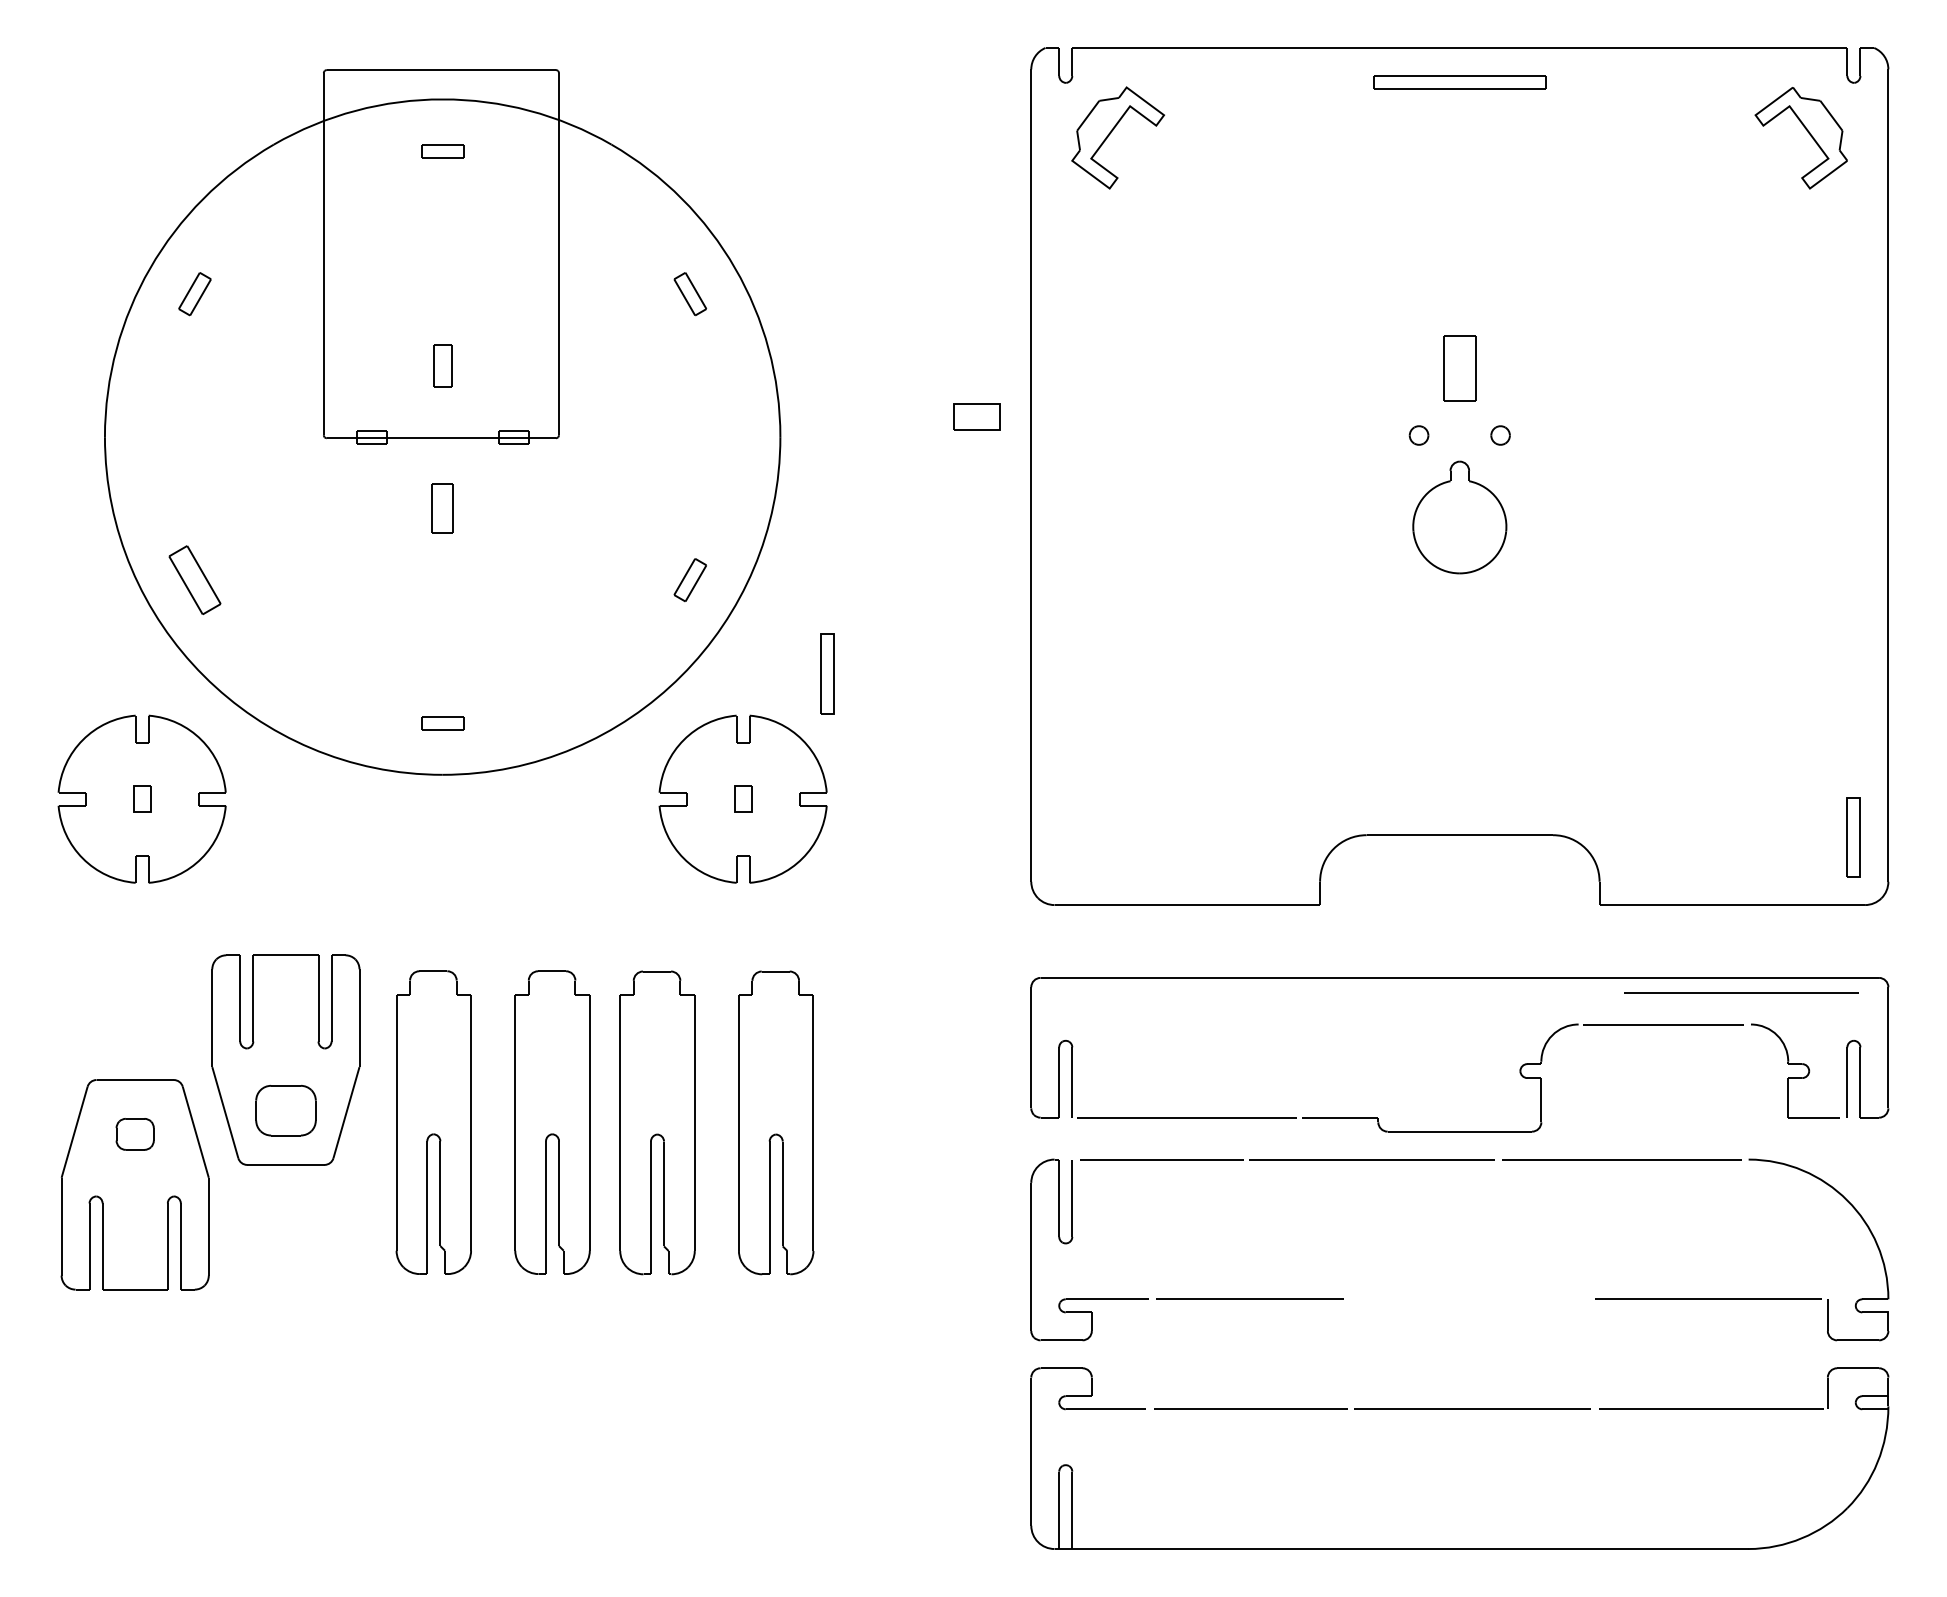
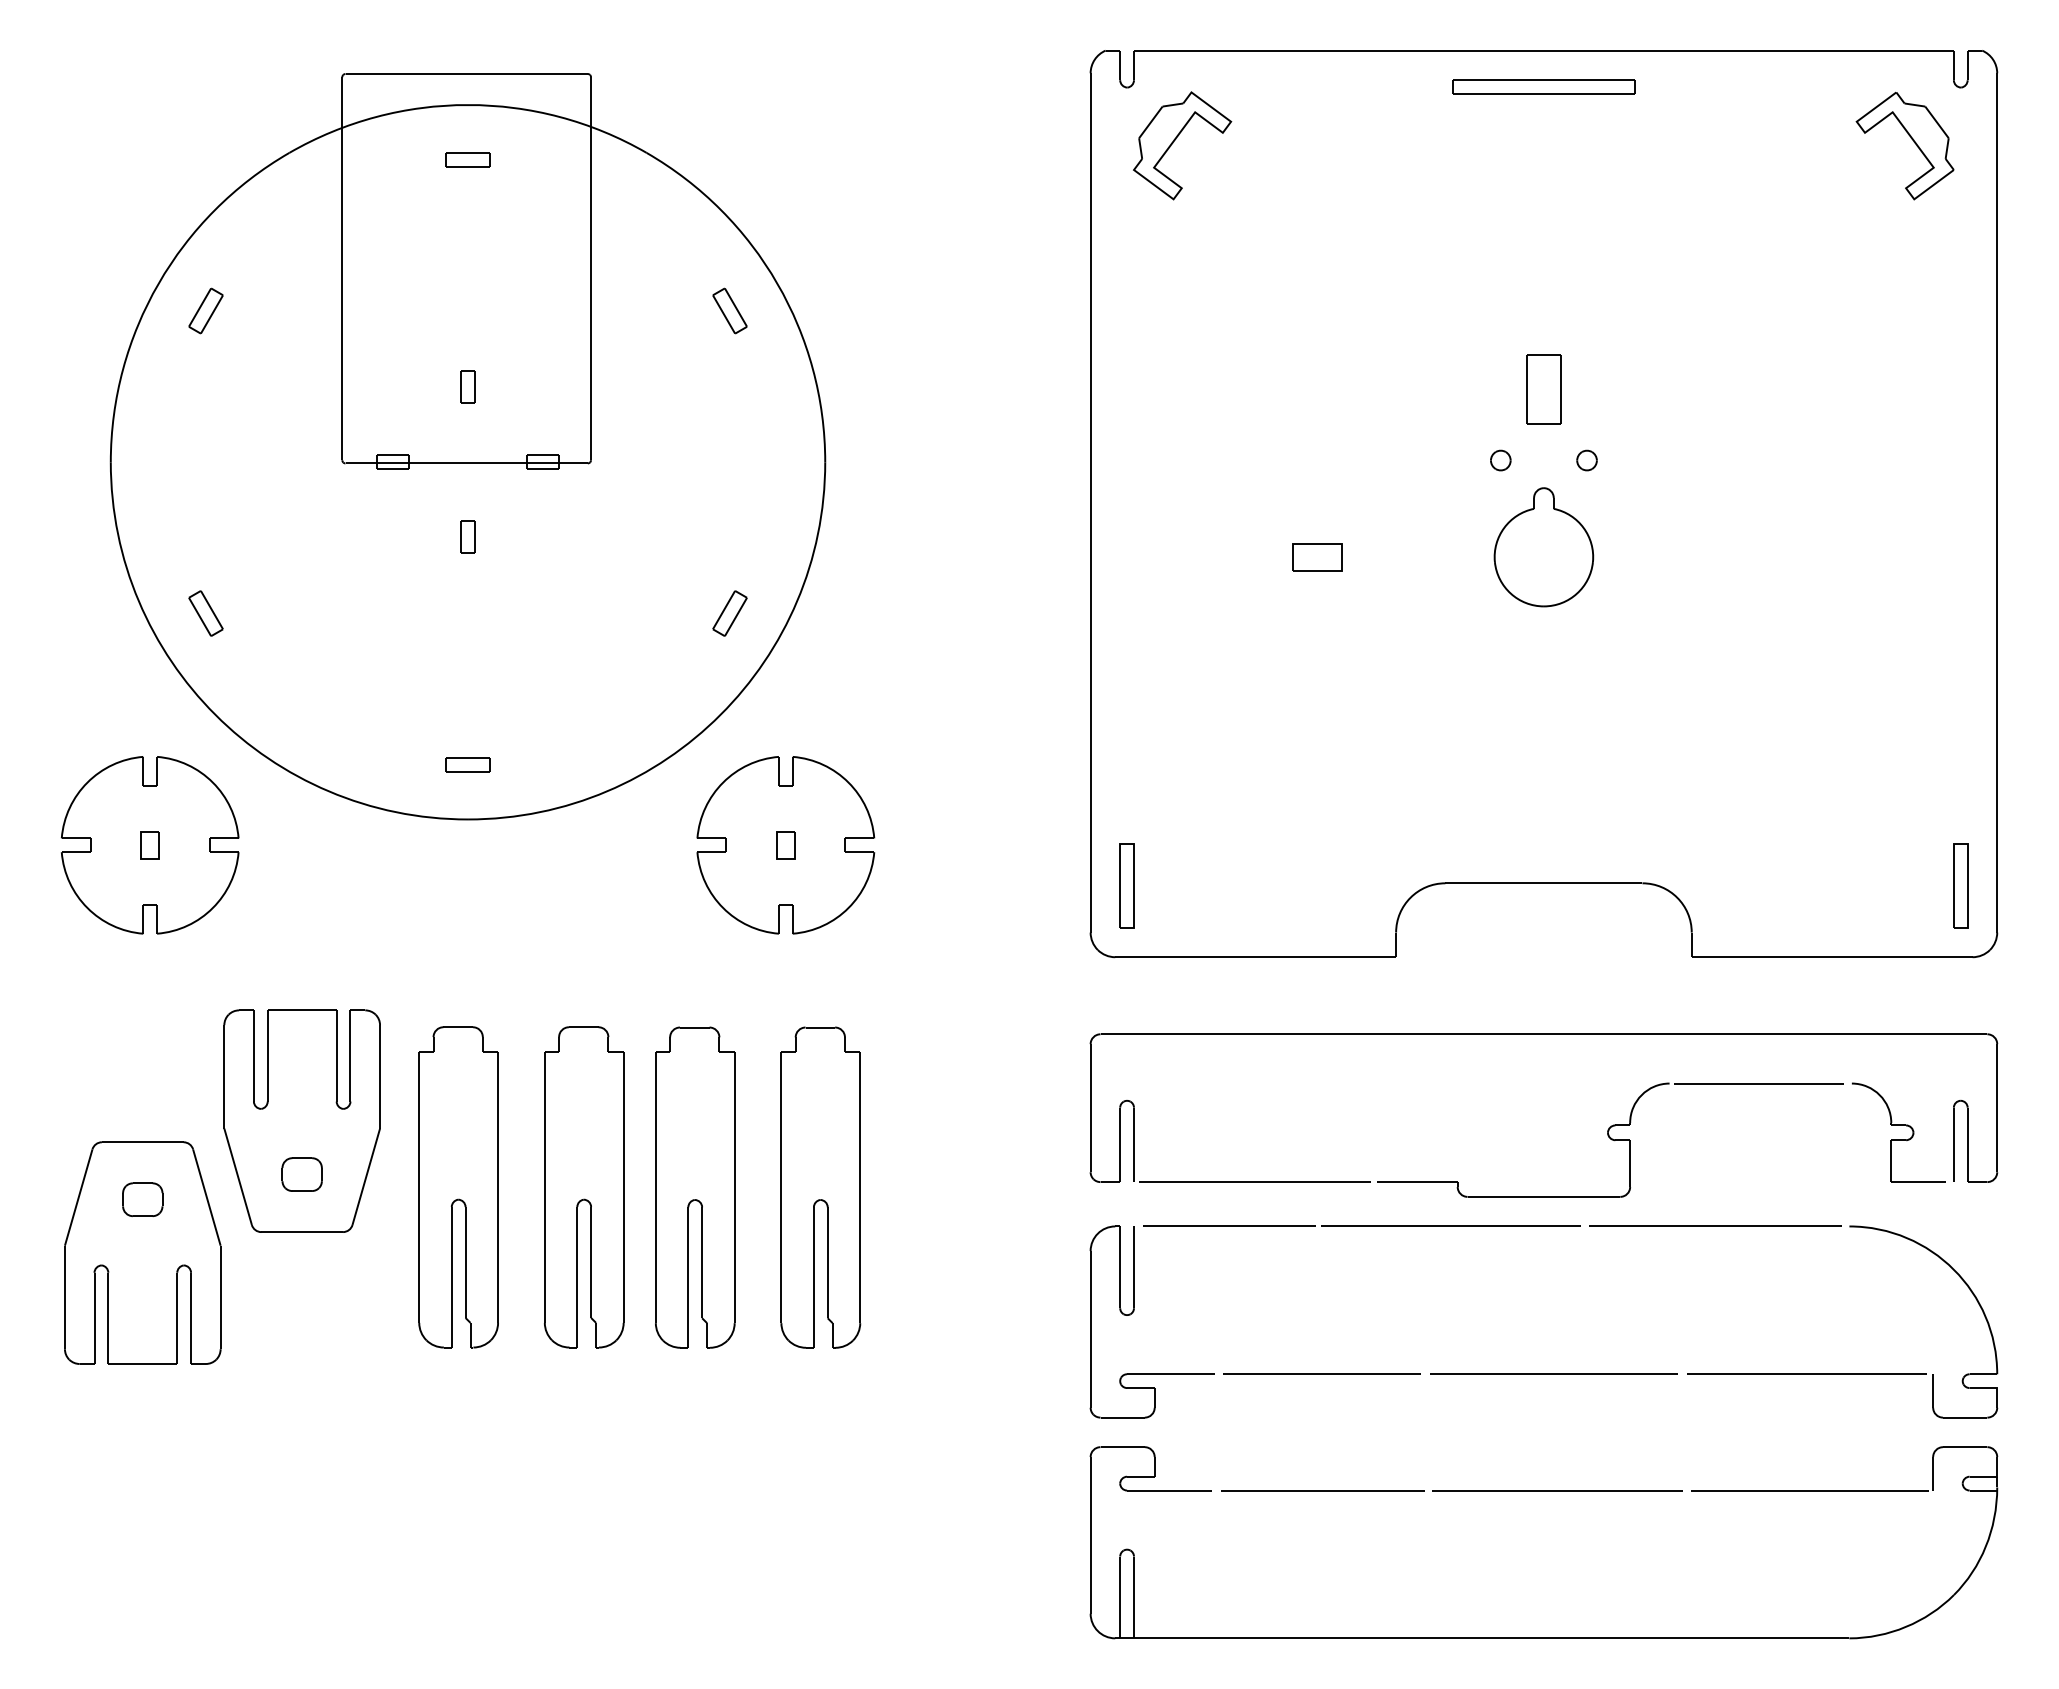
part: (442, 365) -> (467, 386), size x0.71
part: (977, 417) -> (1317, 557), moved
part: (442, 507) -> (467, 536), size x0.62
part: (194, 580) -> (205, 613), size x0.62
part: (826, 673) -> (1126, 885), moved
line: (1741, 992) -> (1553, 1373), moved
part: (285, 1110) -> (301, 1174), size x0.62

